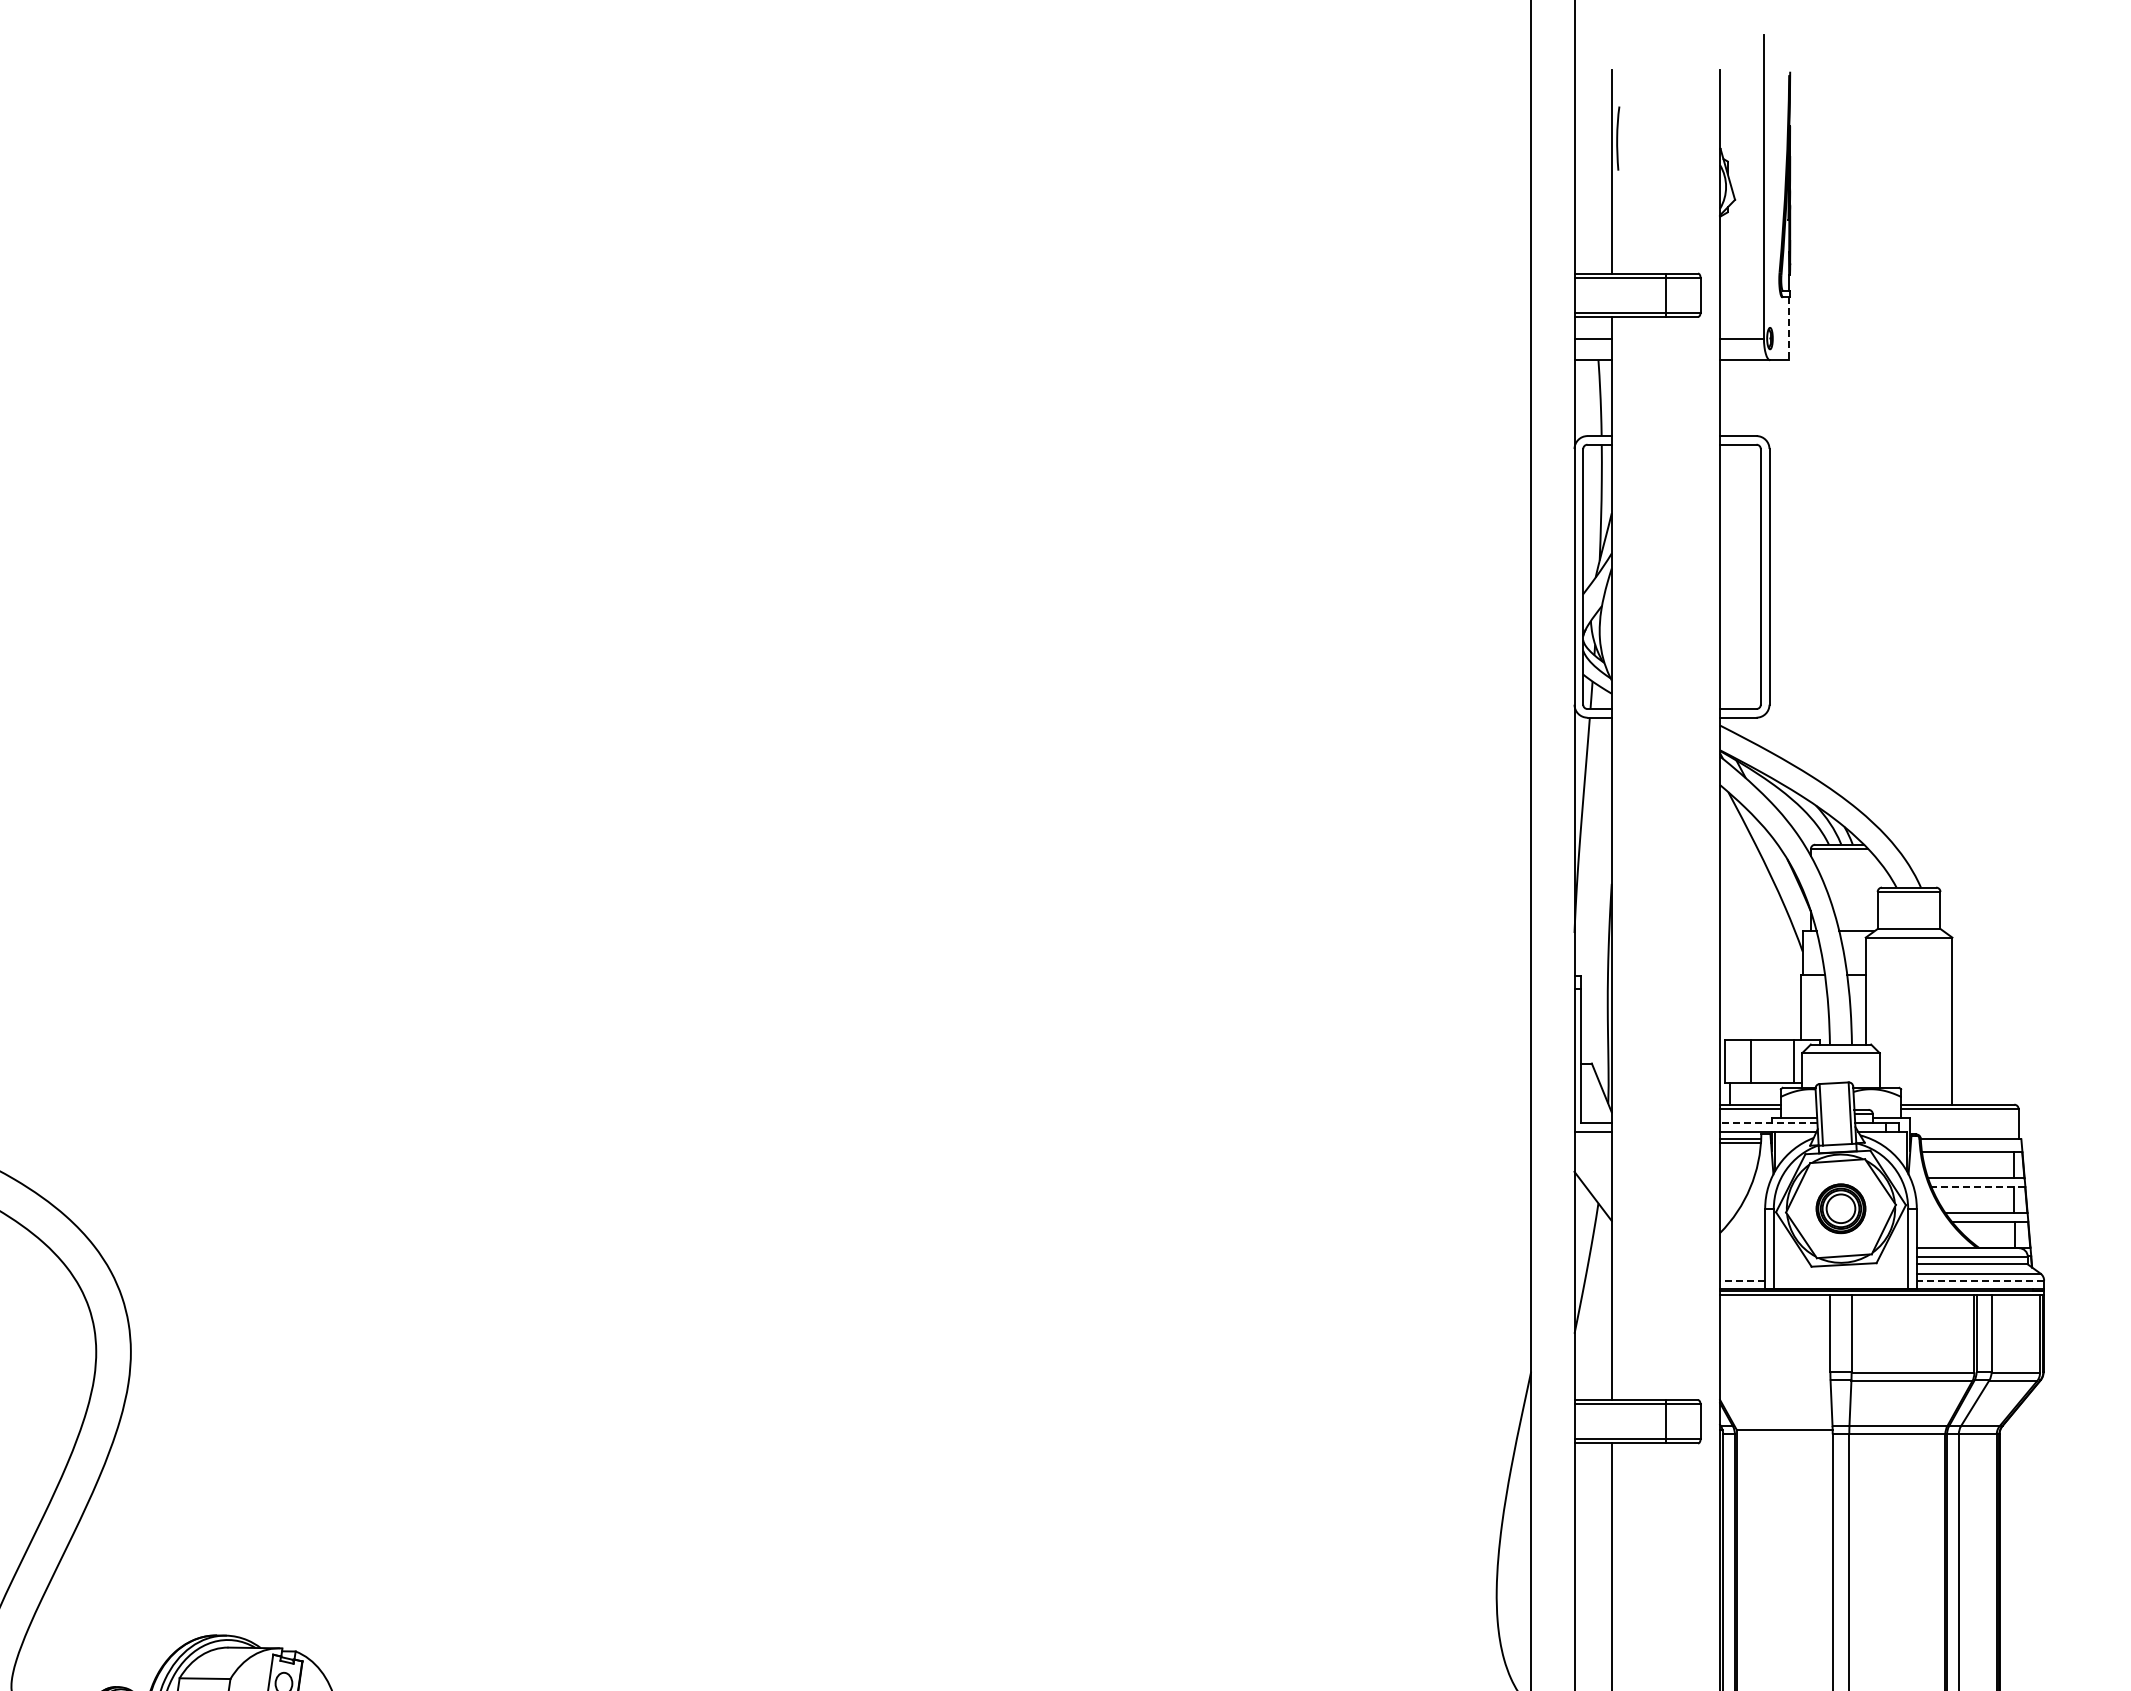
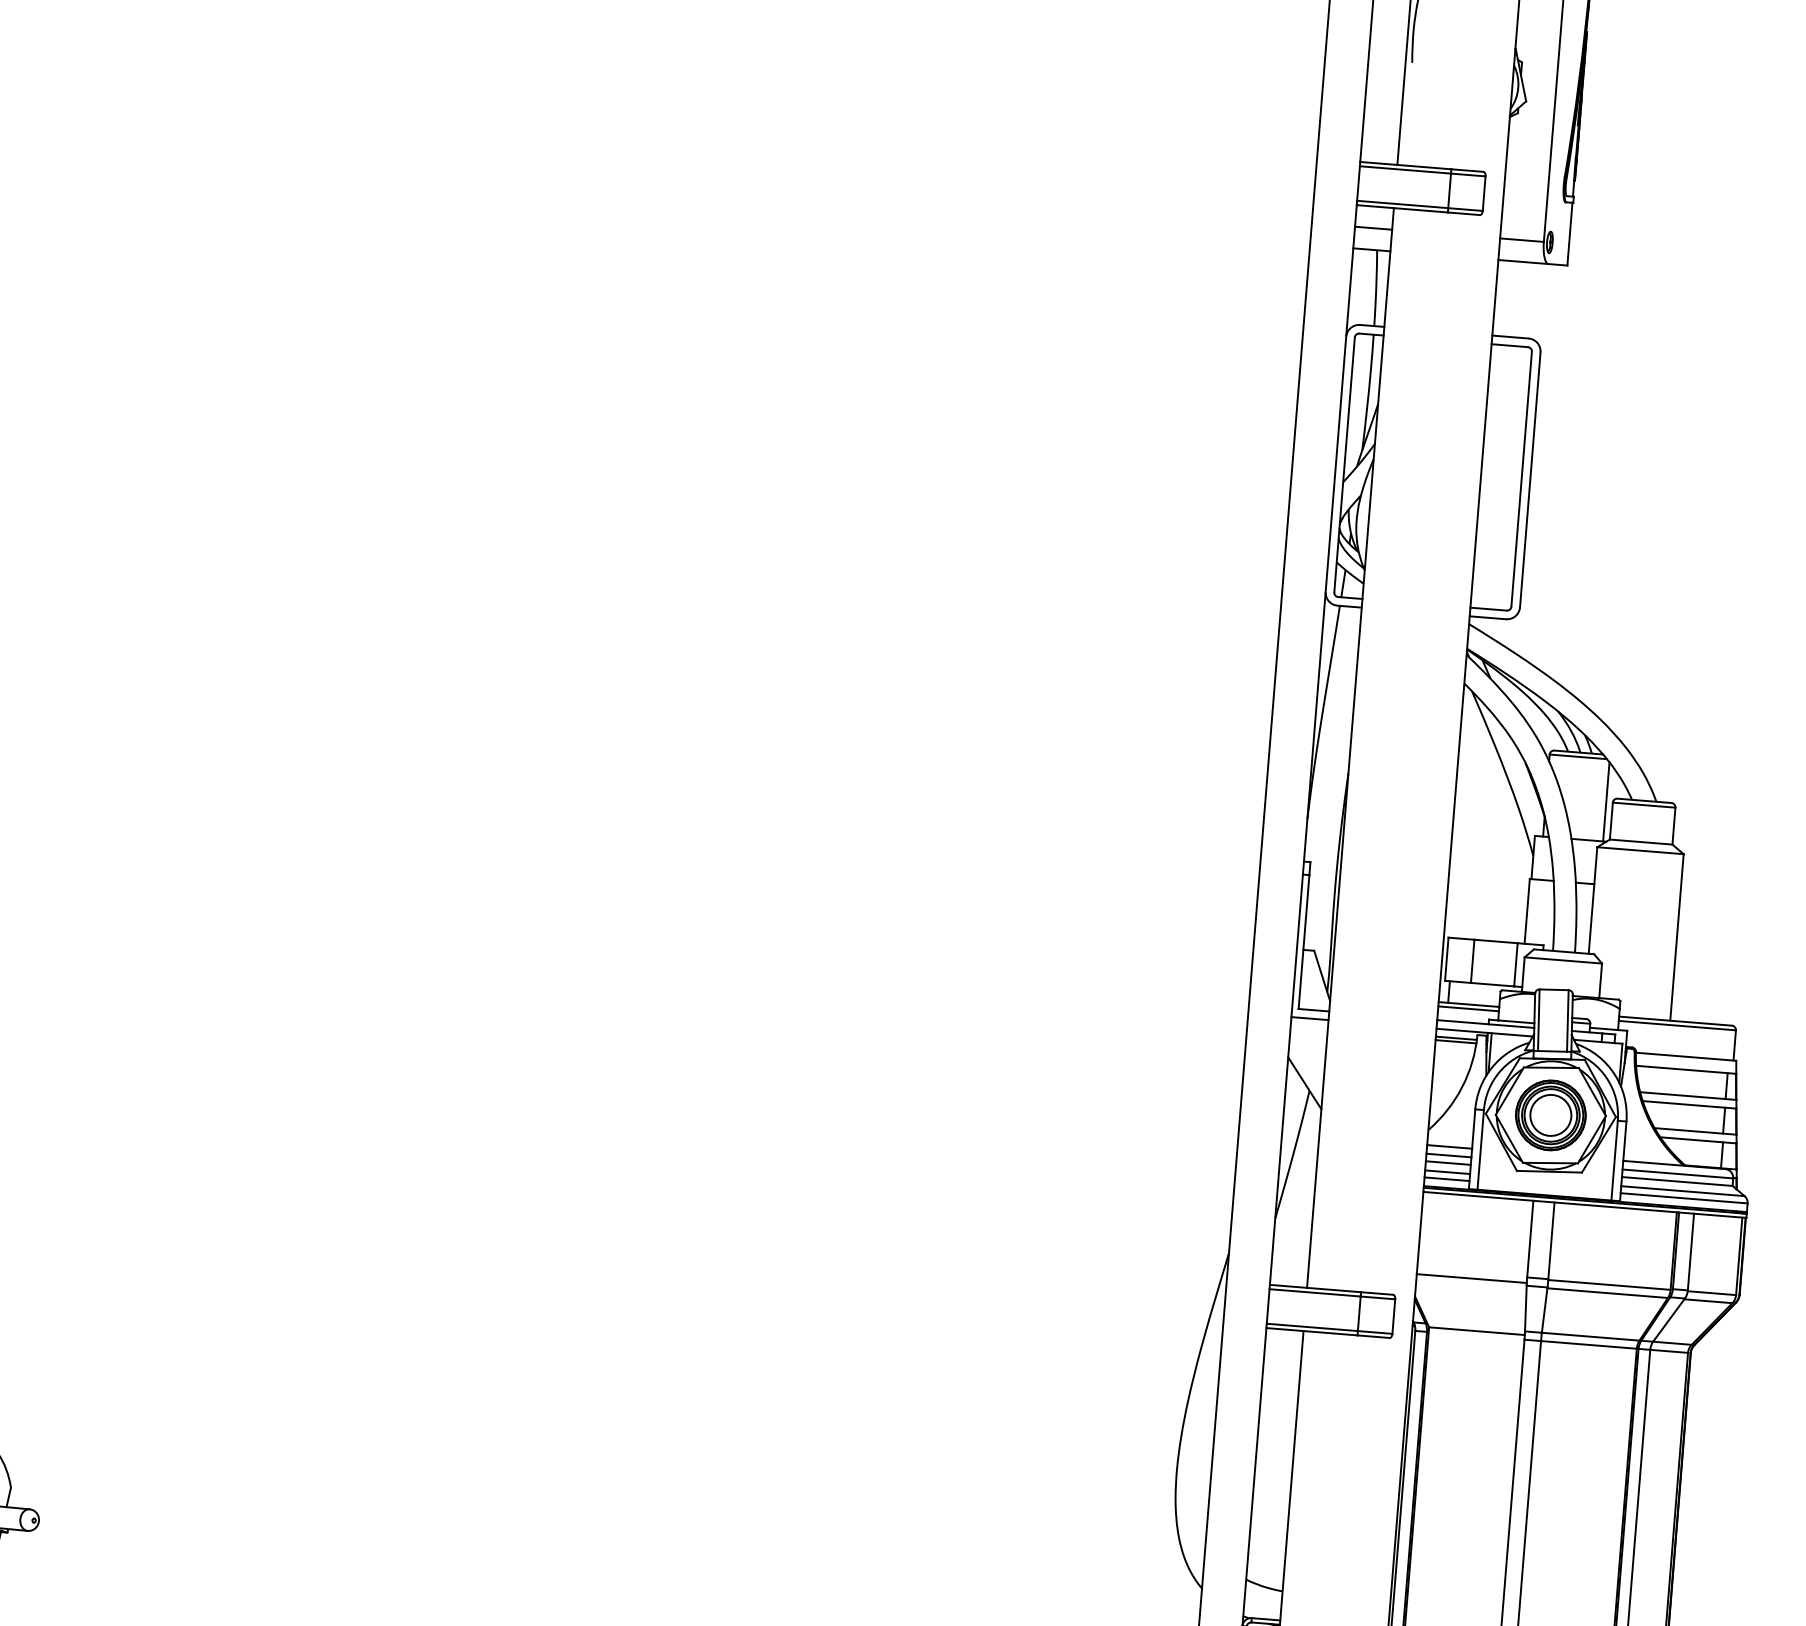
line: (1789, 329) -> (1570, 234), dashed -> solid
line: (1871, 891) -> (1606, 801), added
line: (1768, 1122) -> (1485, 1023), dashed -> solid
line: (1978, 1187) -> (1689, 1105), dashed -> solid
part: (1840, 1208) -> (1550, 1115), size x1.43
line: (1742, 1248) -> (1449, 1147), added
line: (1742, 1256) -> (1448, 1155), added
line: (1742, 1264) -> (1448, 1163), added
line: (1742, 1273) -> (1447, 1172), added
line: (1742, 1280) -> (1446, 1179), dashed -> solid
line: (1980, 1280) -> (1684, 1198), dashed -> solid
line: (1775, 1377) -> (1472, 1278), added

